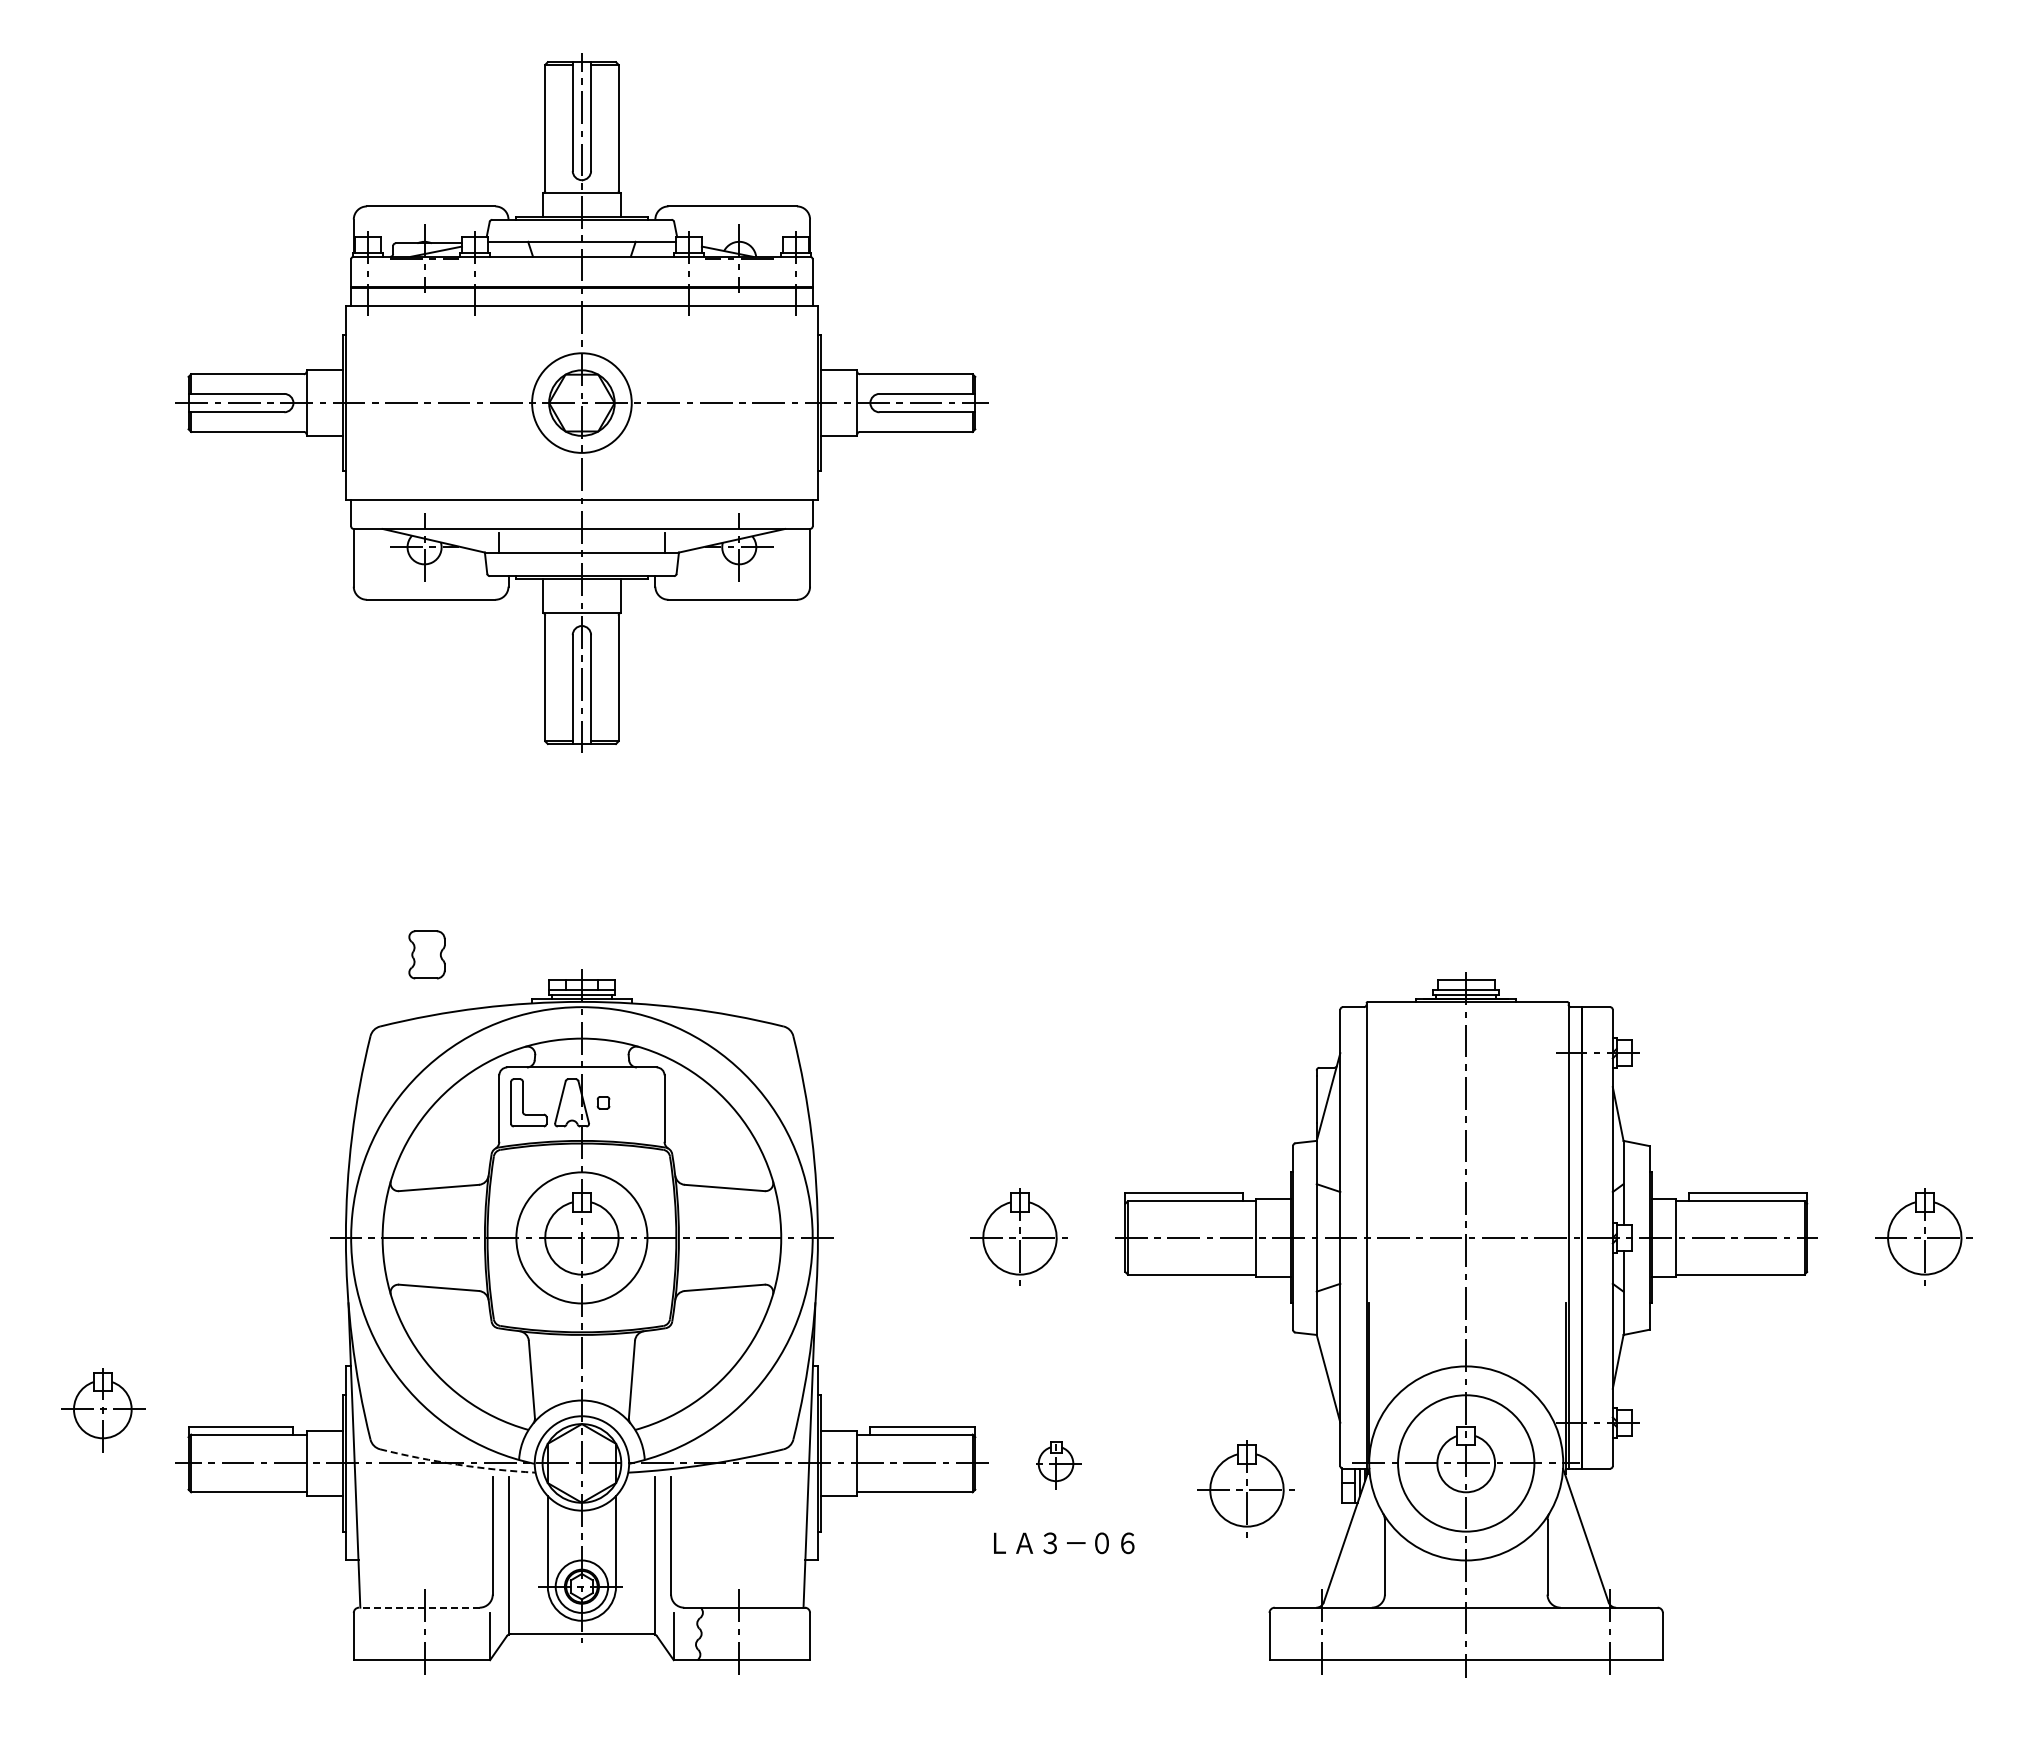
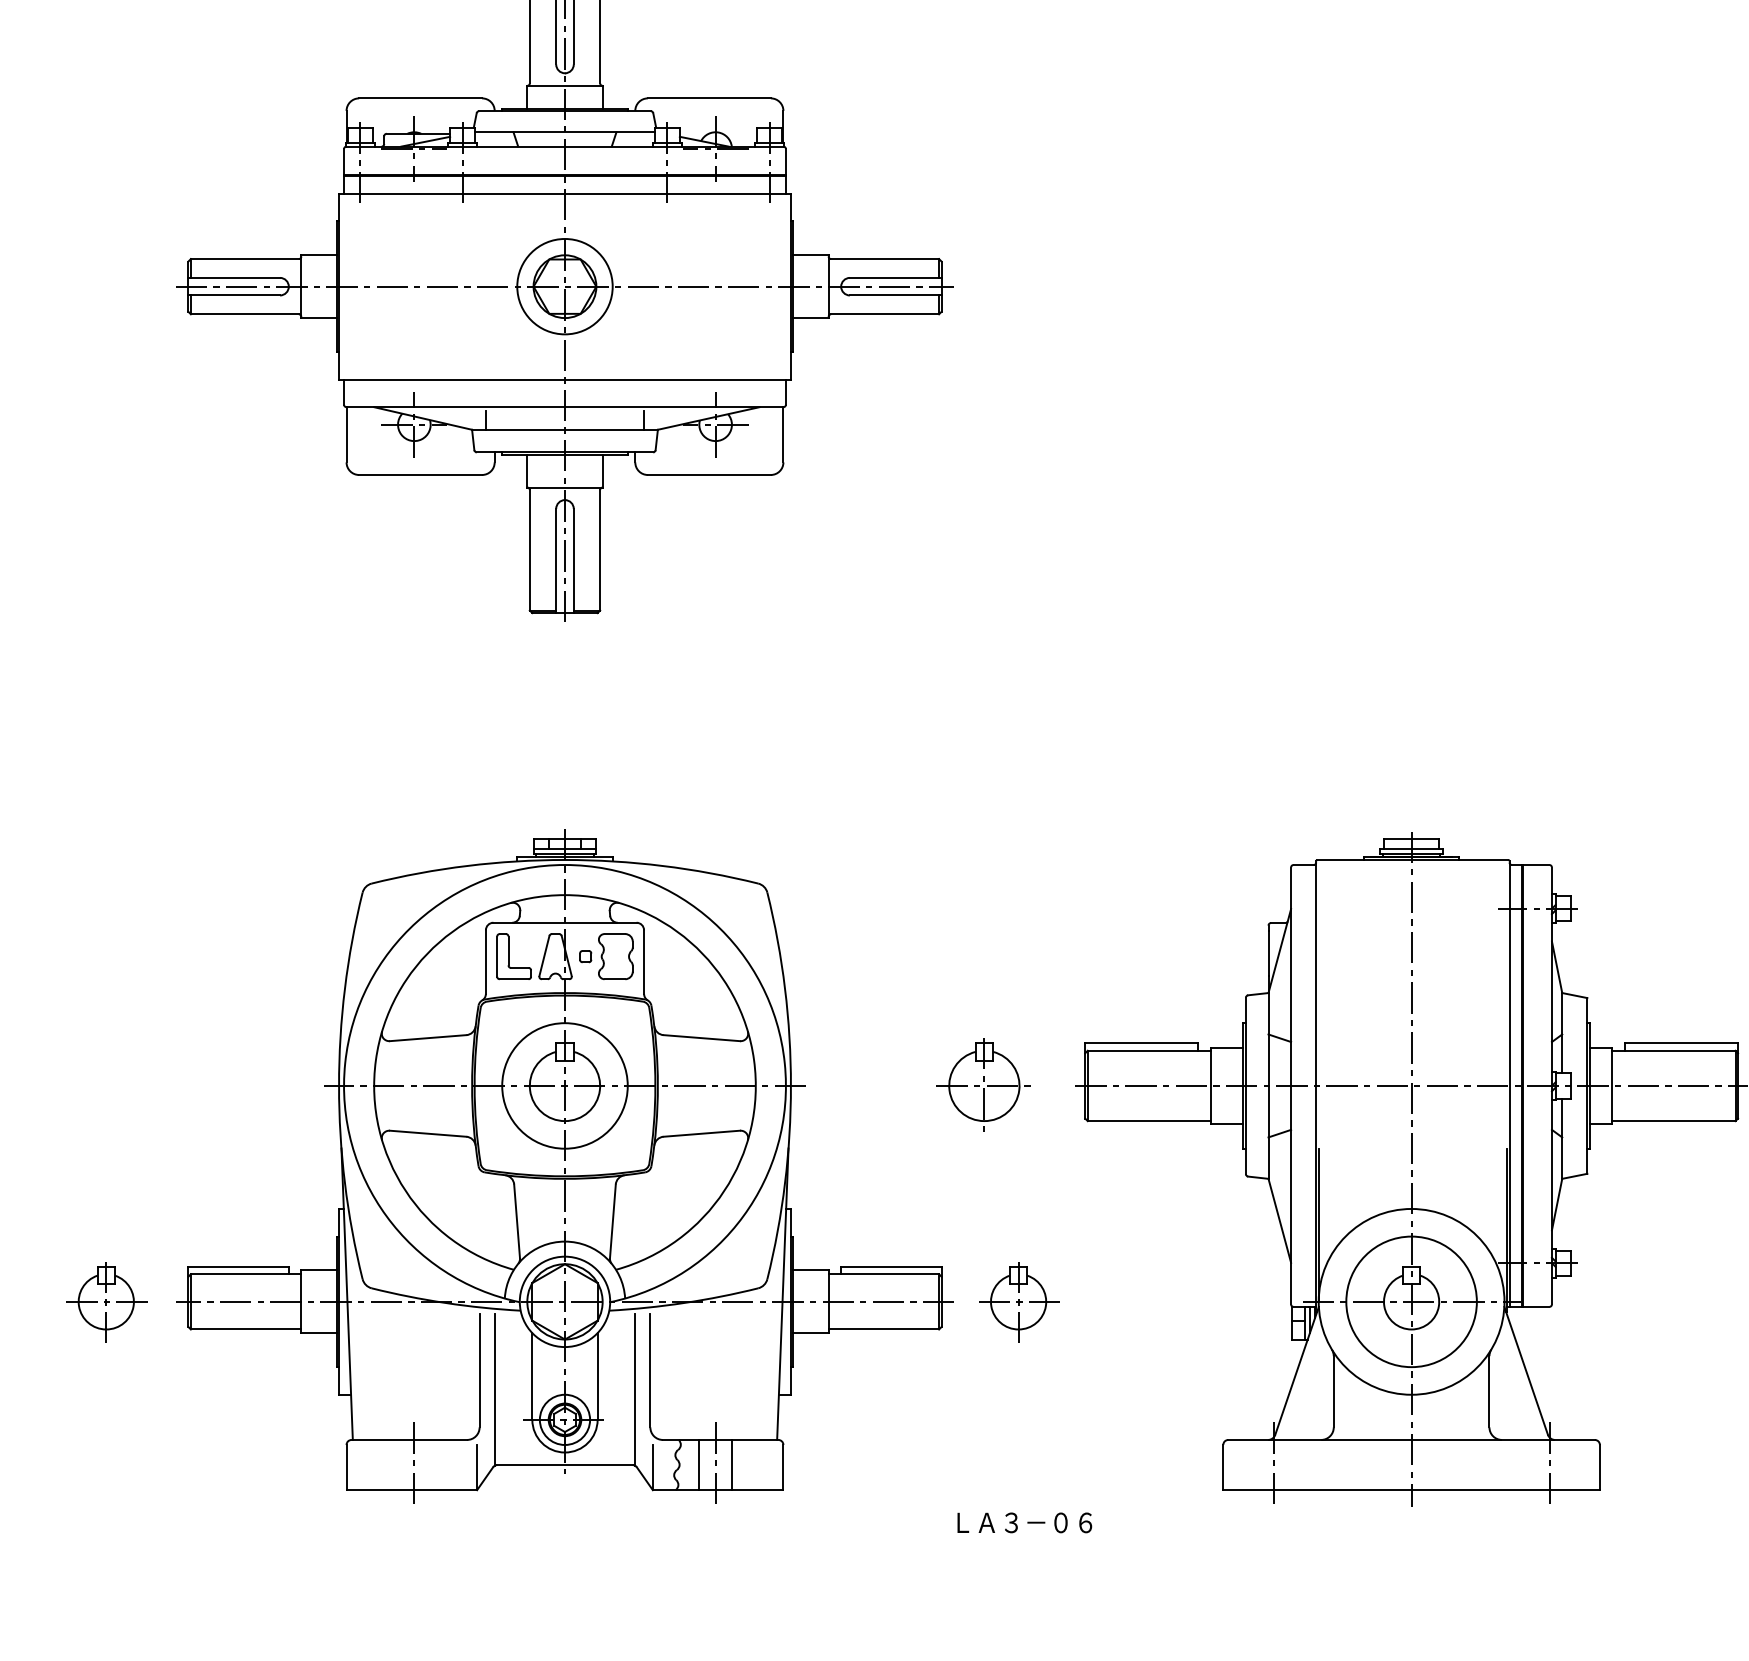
part: (426, 954) -> (615, 956), moved
part: (103, 1410) -> (106, 1302), moved
arc: (457, 1464) -> (445, 1302), dashed -> solid
part: (1056, 1464) -> (1019, 1302), size x1.67
part: (1245, 1488) -> (1200, 1325), removed
text: (1064, 1543) -> (1025, 1523), moved
line: (418, 1607) -> (408, 1439), dashed -> solid
line: (722, 1633) -> (699, 1464), added
line: (756, 1633) -> (732, 1464), added

